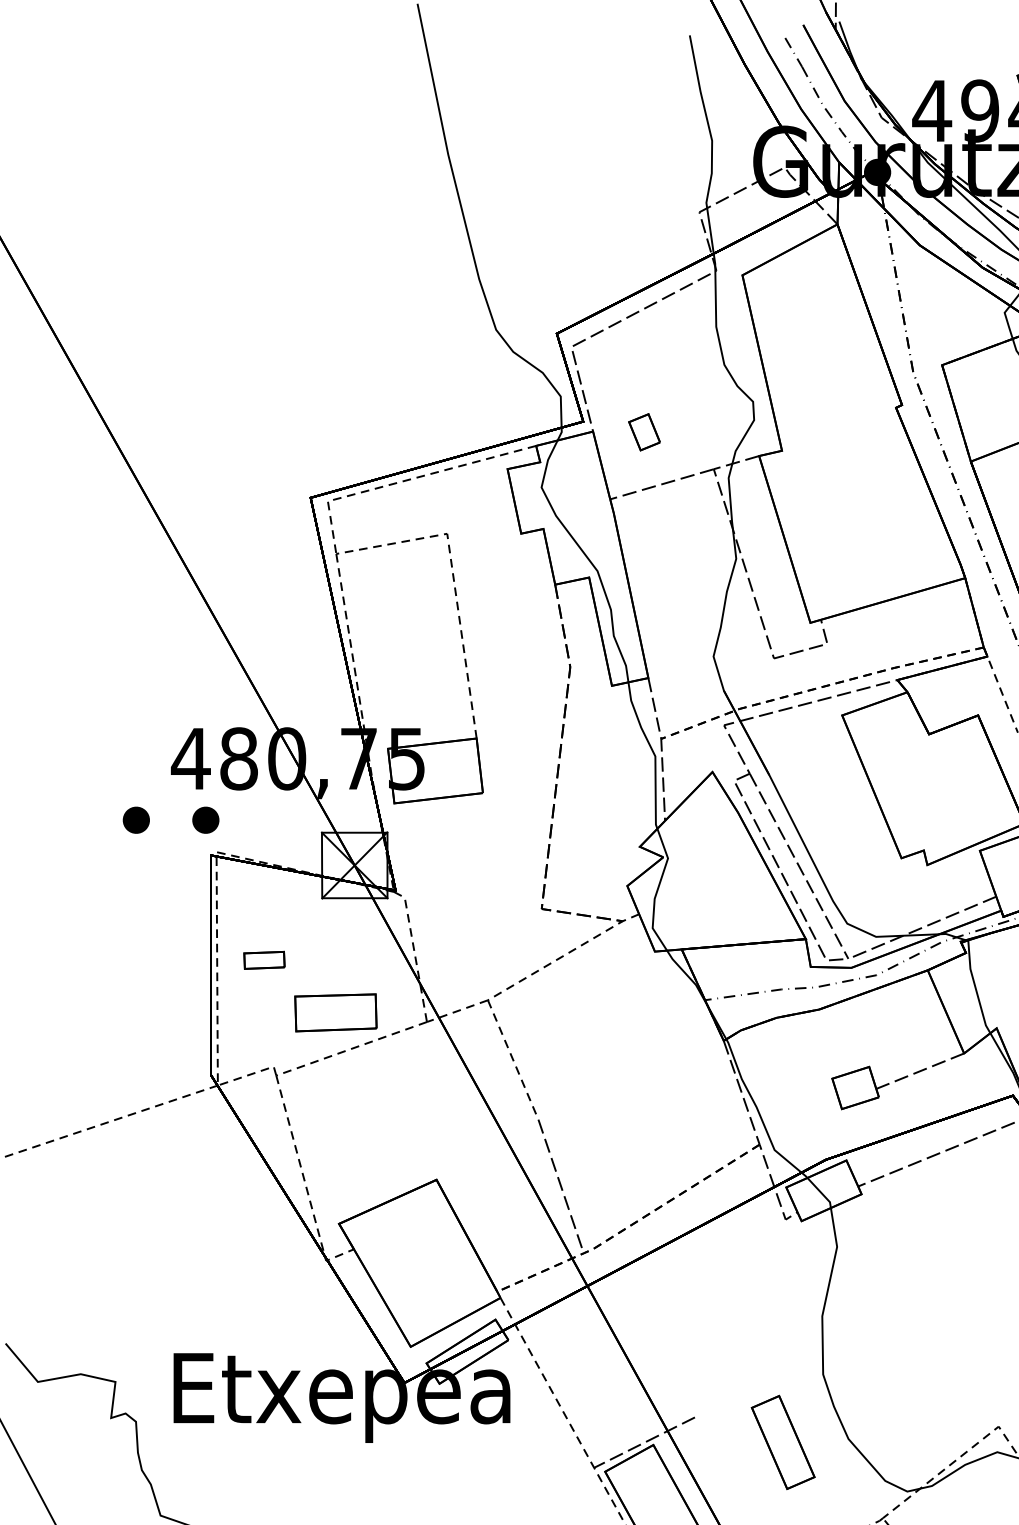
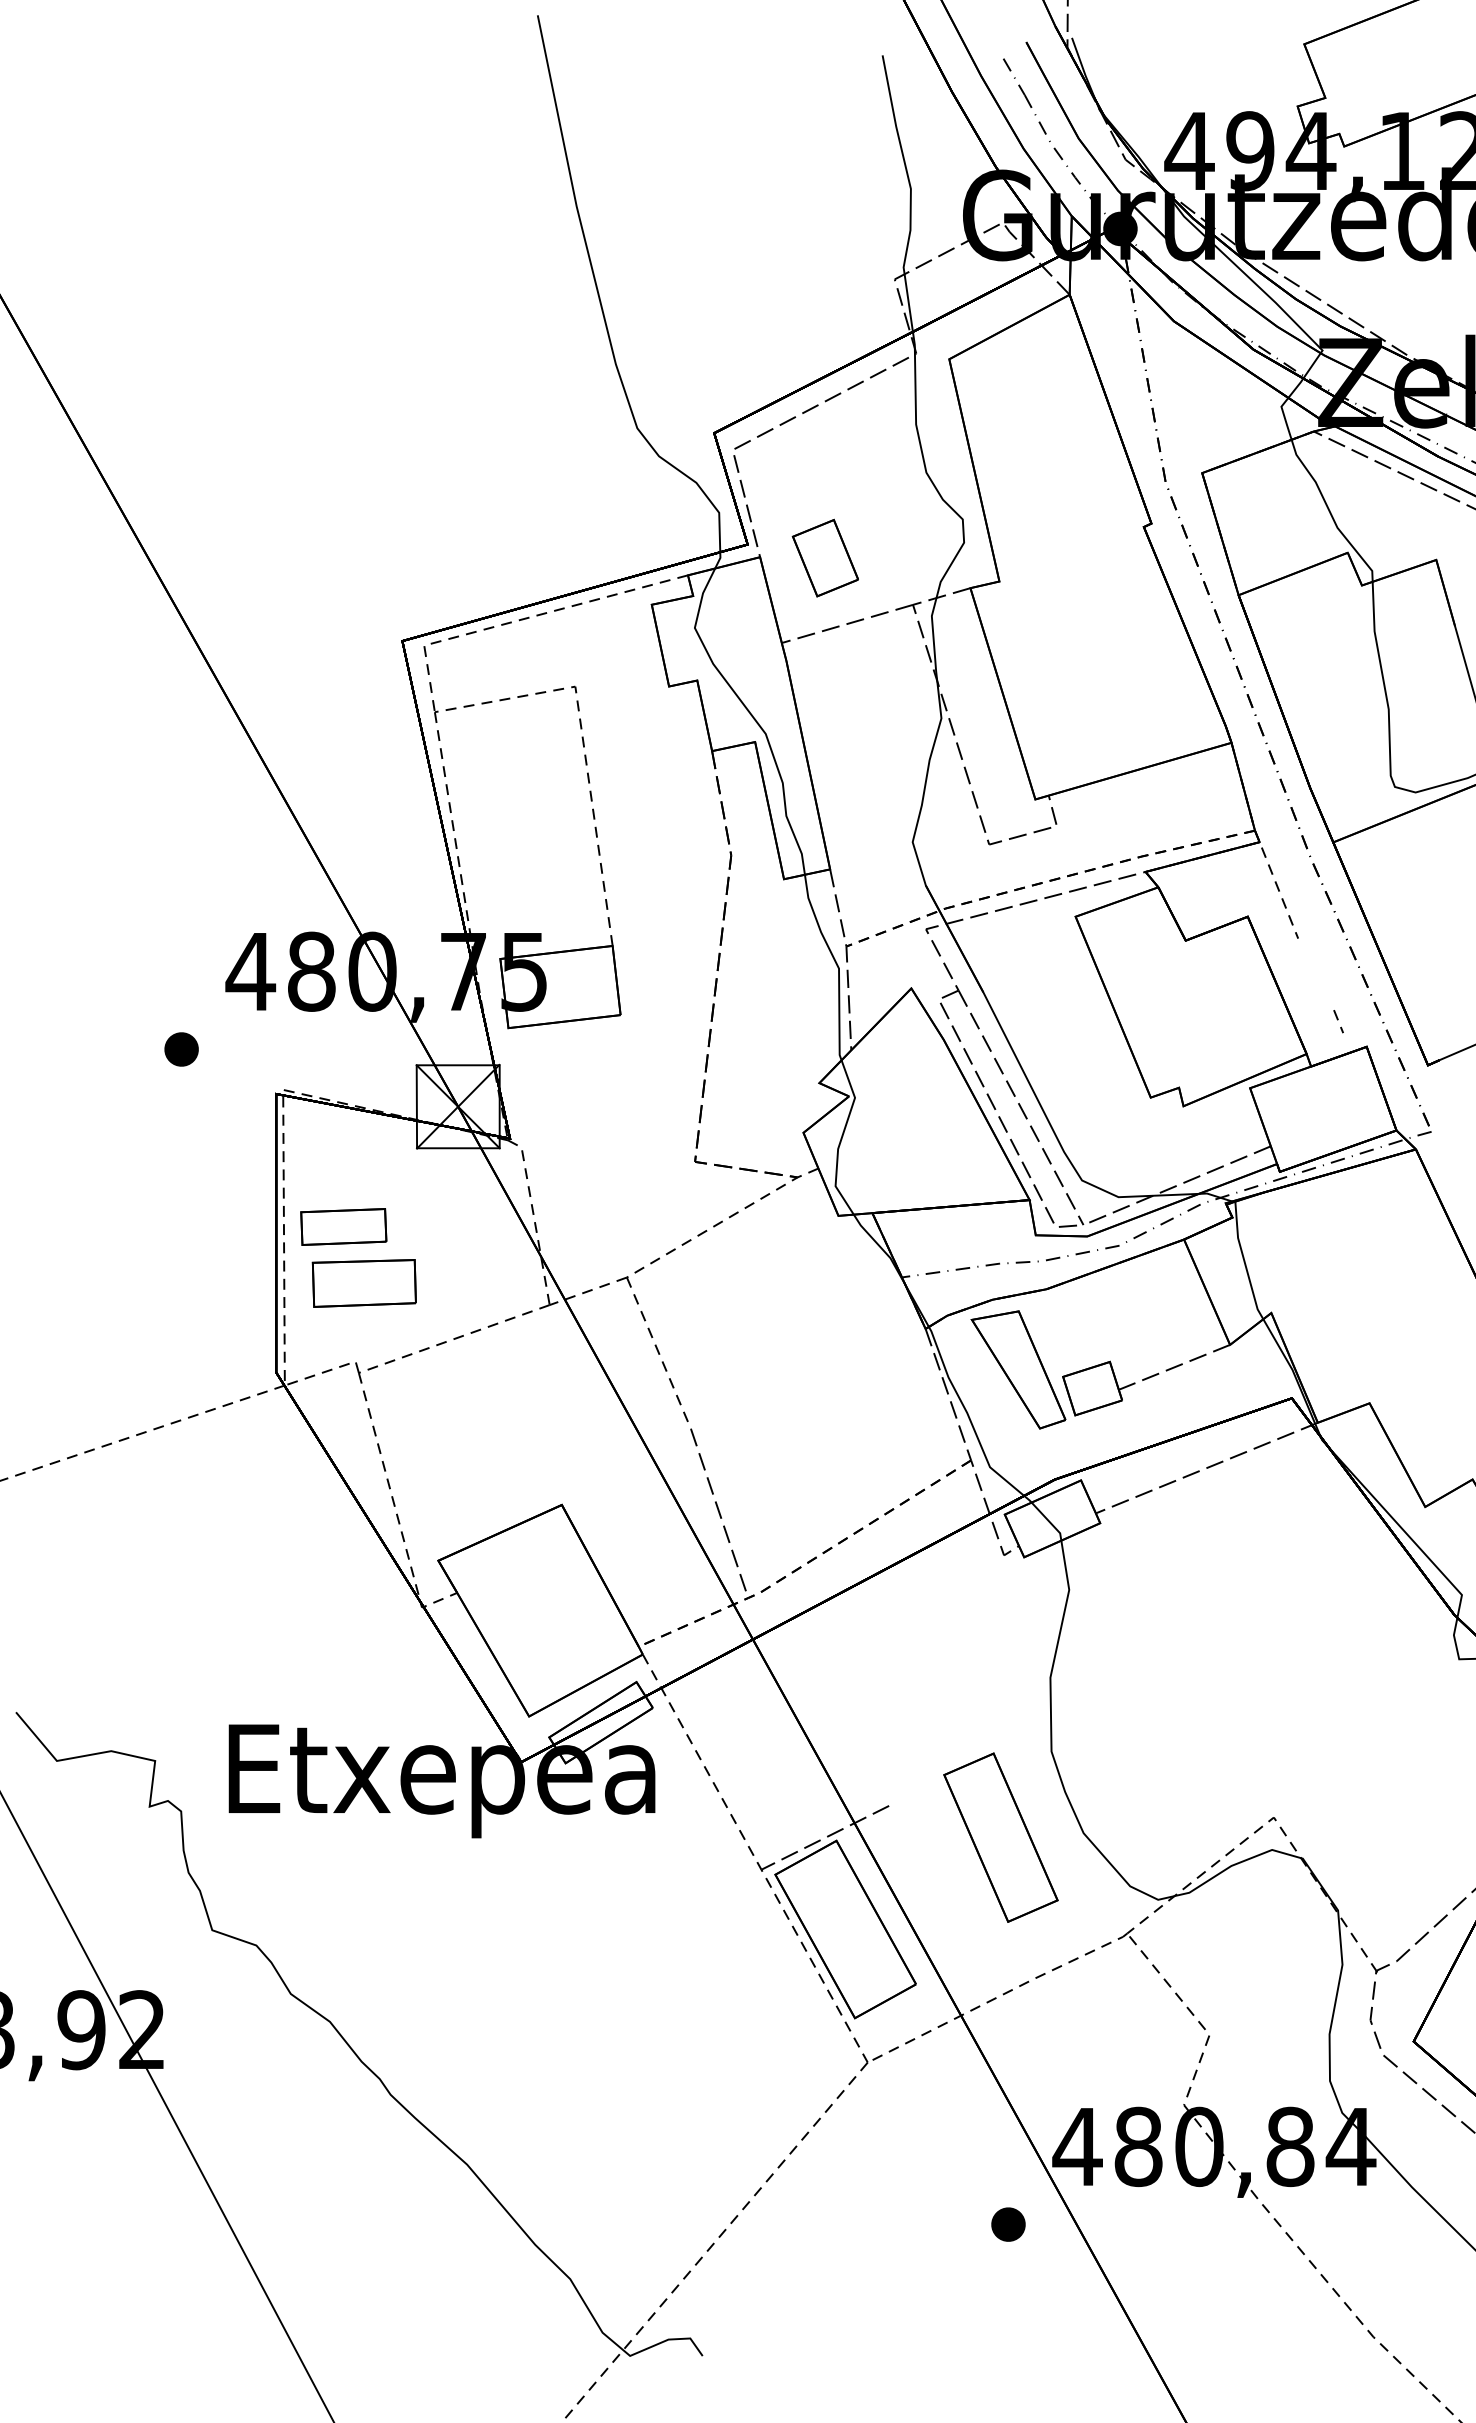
part: (643, 431) -> (824, 557), size x1.67
part: (205, 820) -> (269, 1049), removed
part: (264, 960) -> (343, 1226), size x1.67
part: (335, 1012) -> (363, 1283), moved
part: (797, 1072) -> (1018, 1369), added
part: (782, 1442) -> (1000, 1837), size x1.43

